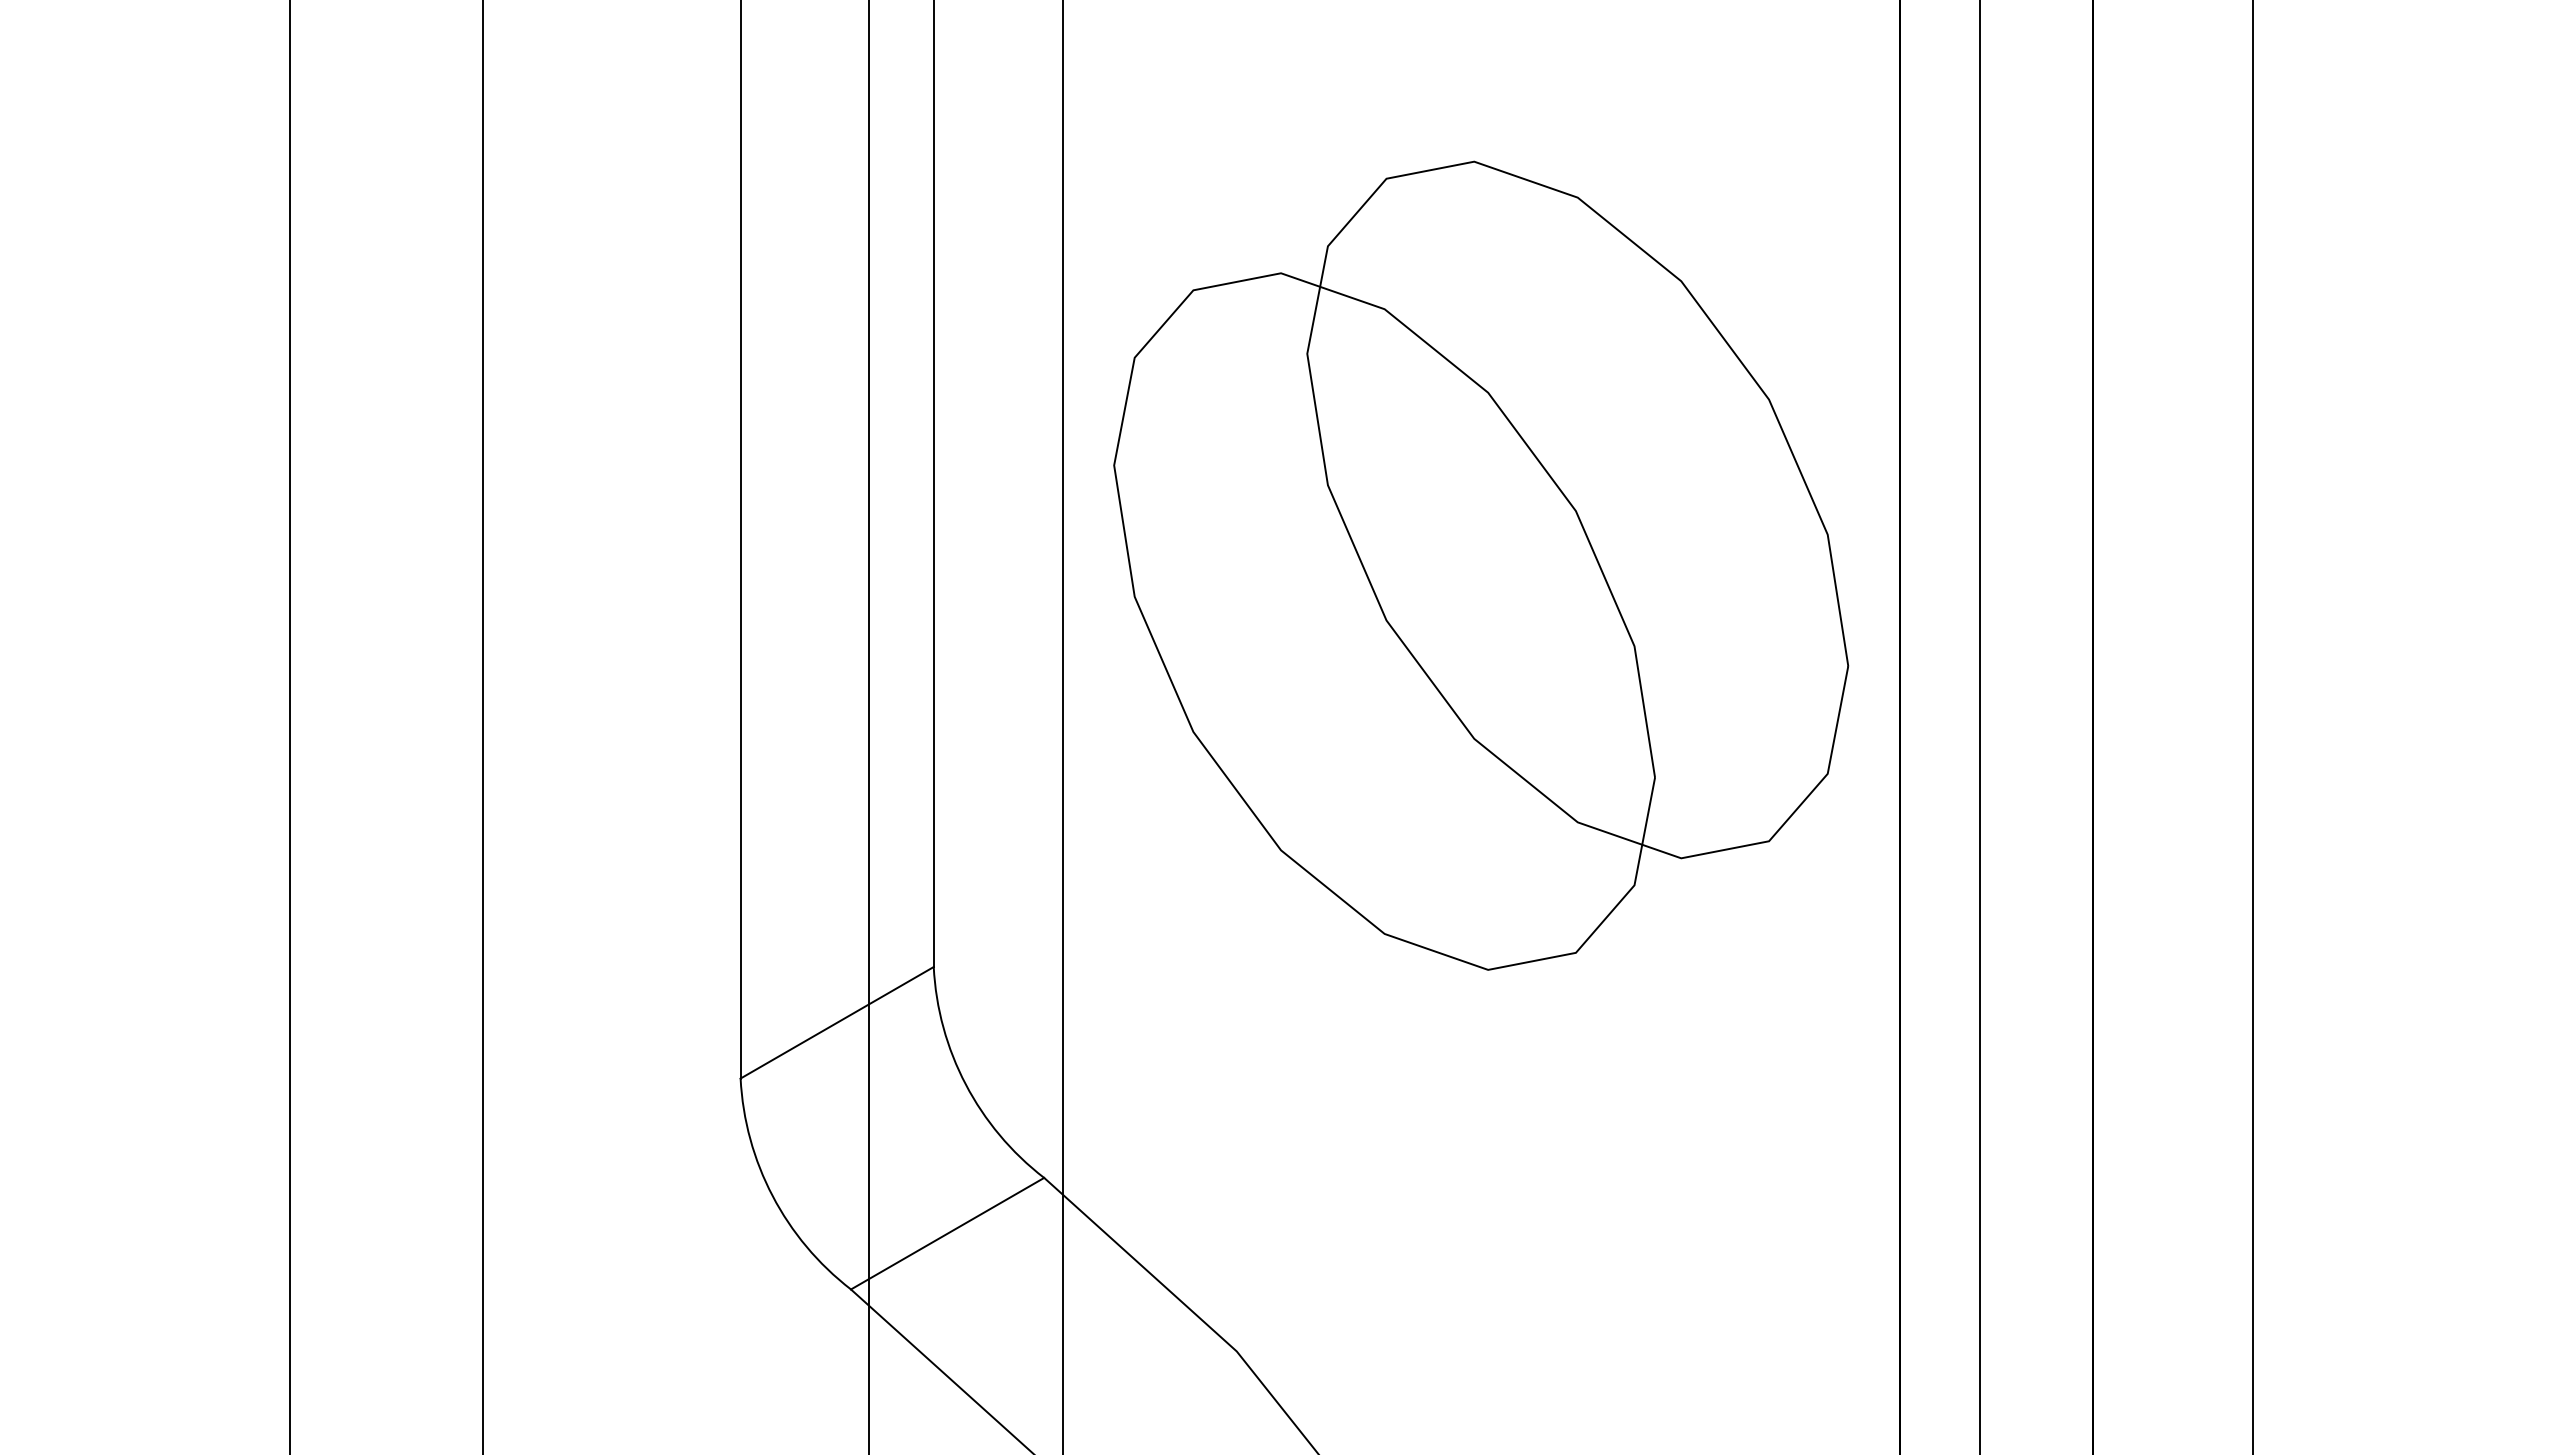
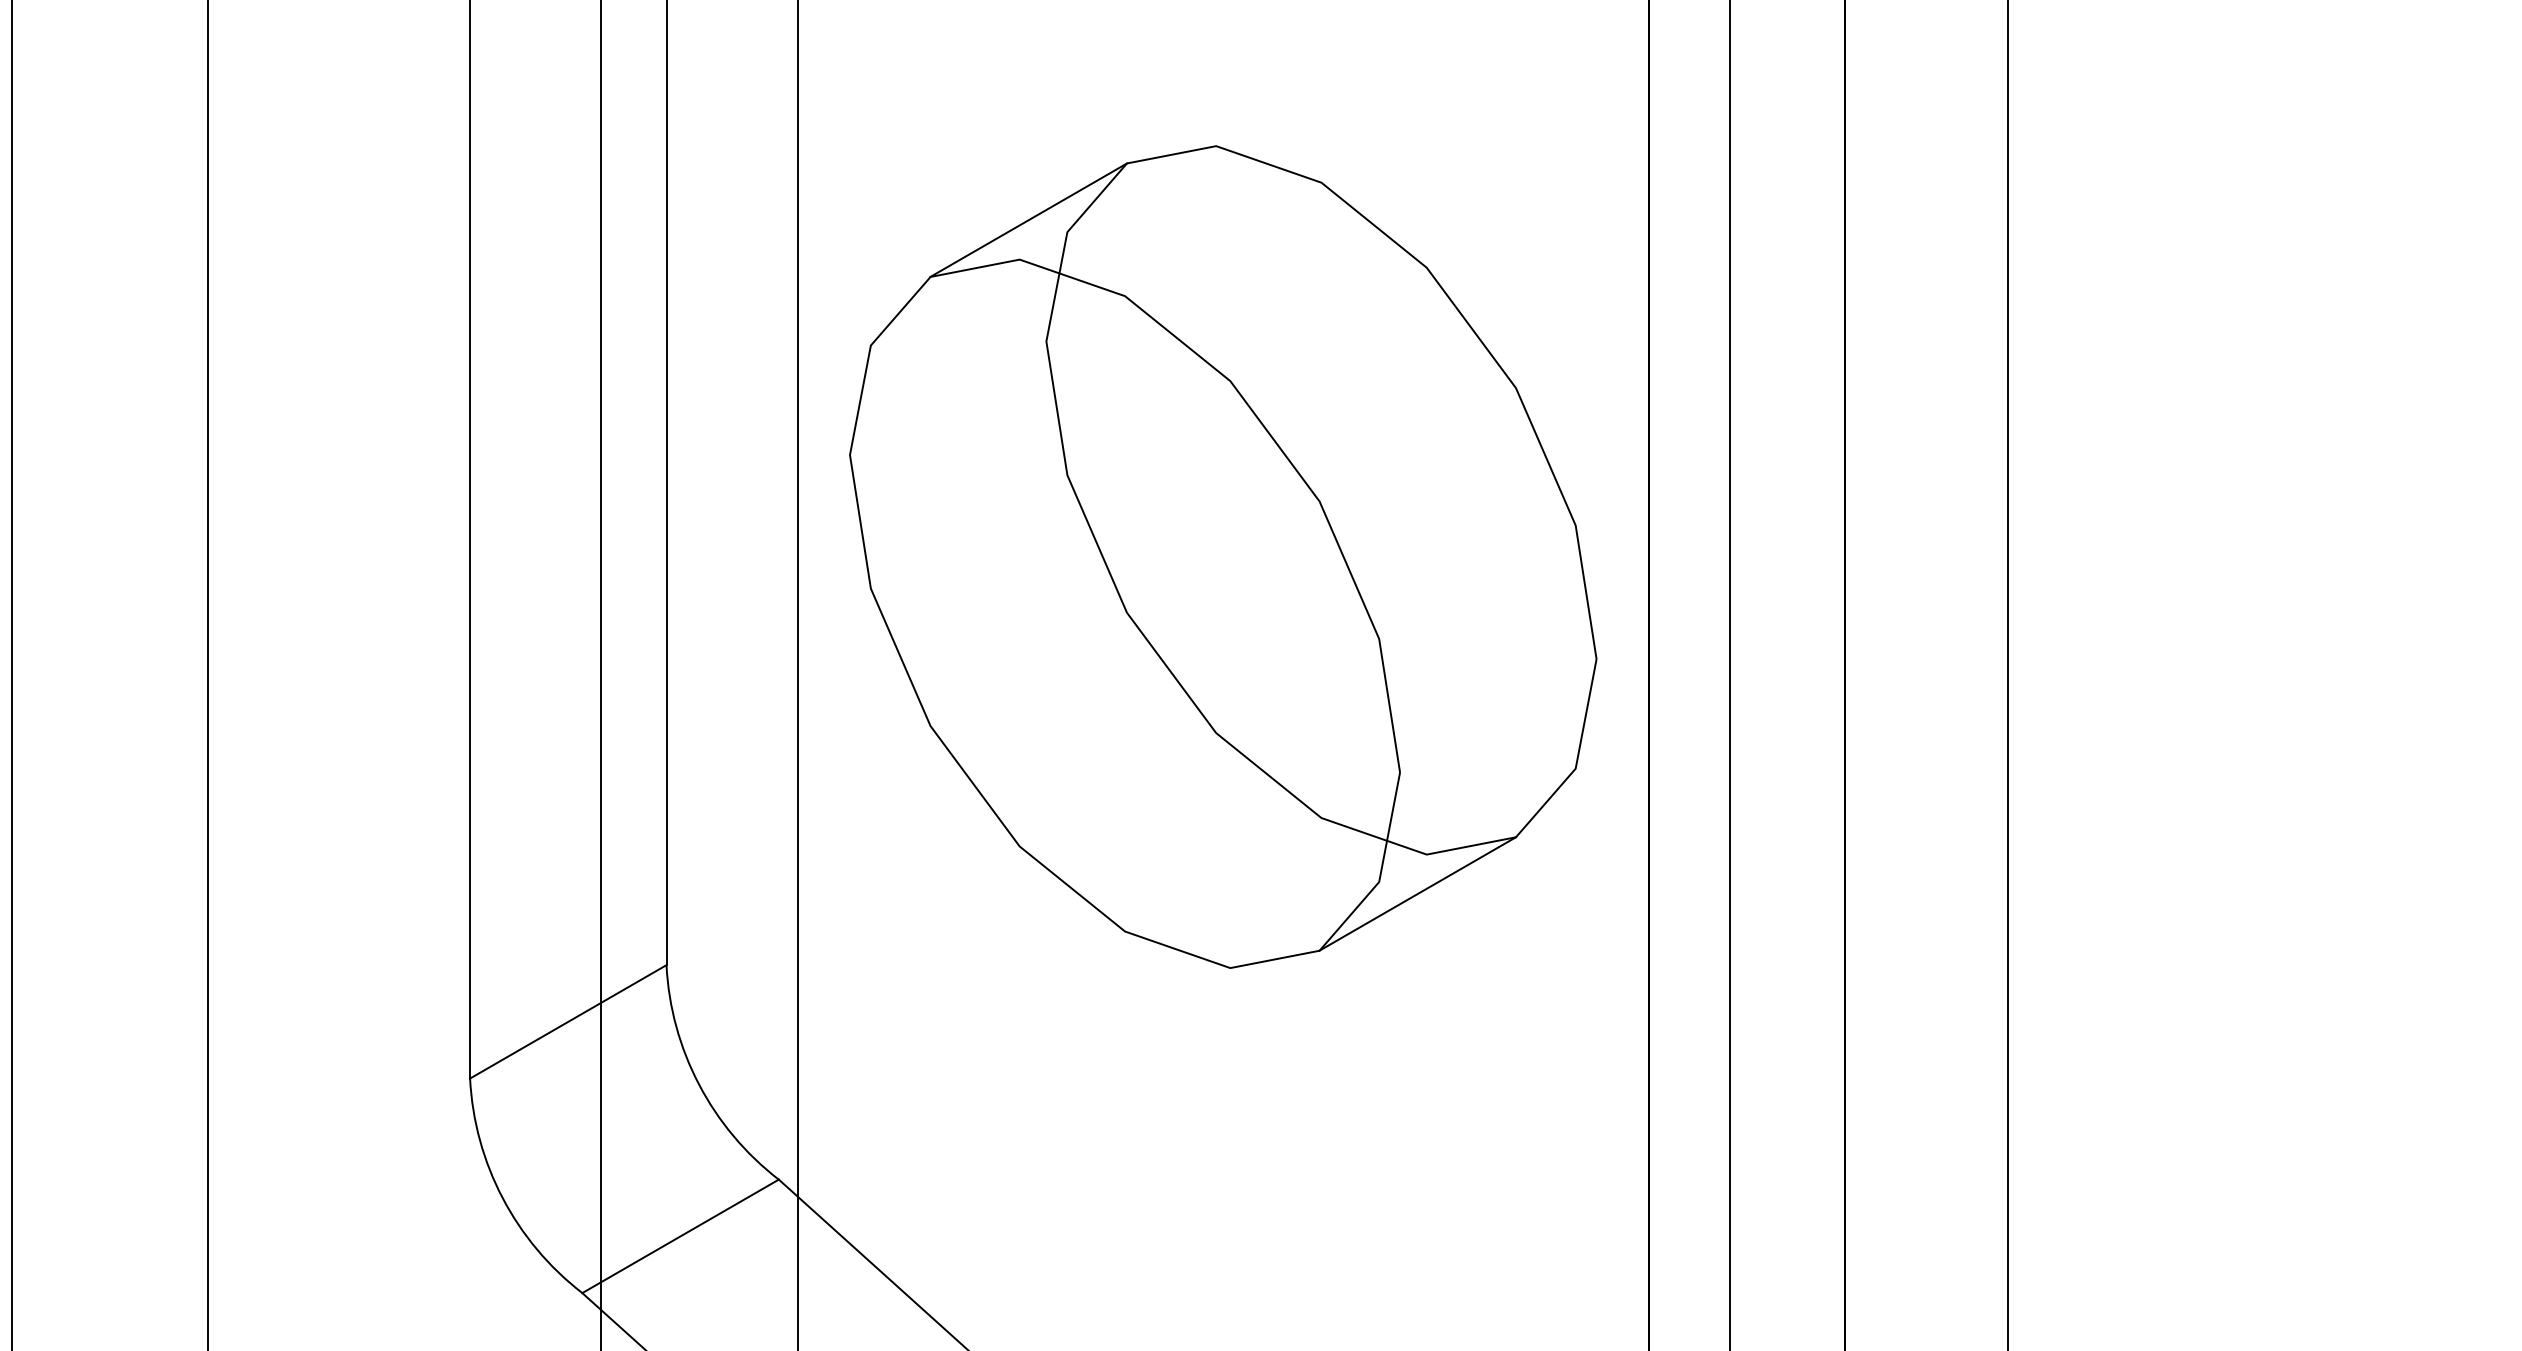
line: (1289, 234) -> (1028, 220), added
line: (1672, 896) -> (1417, 893), added

